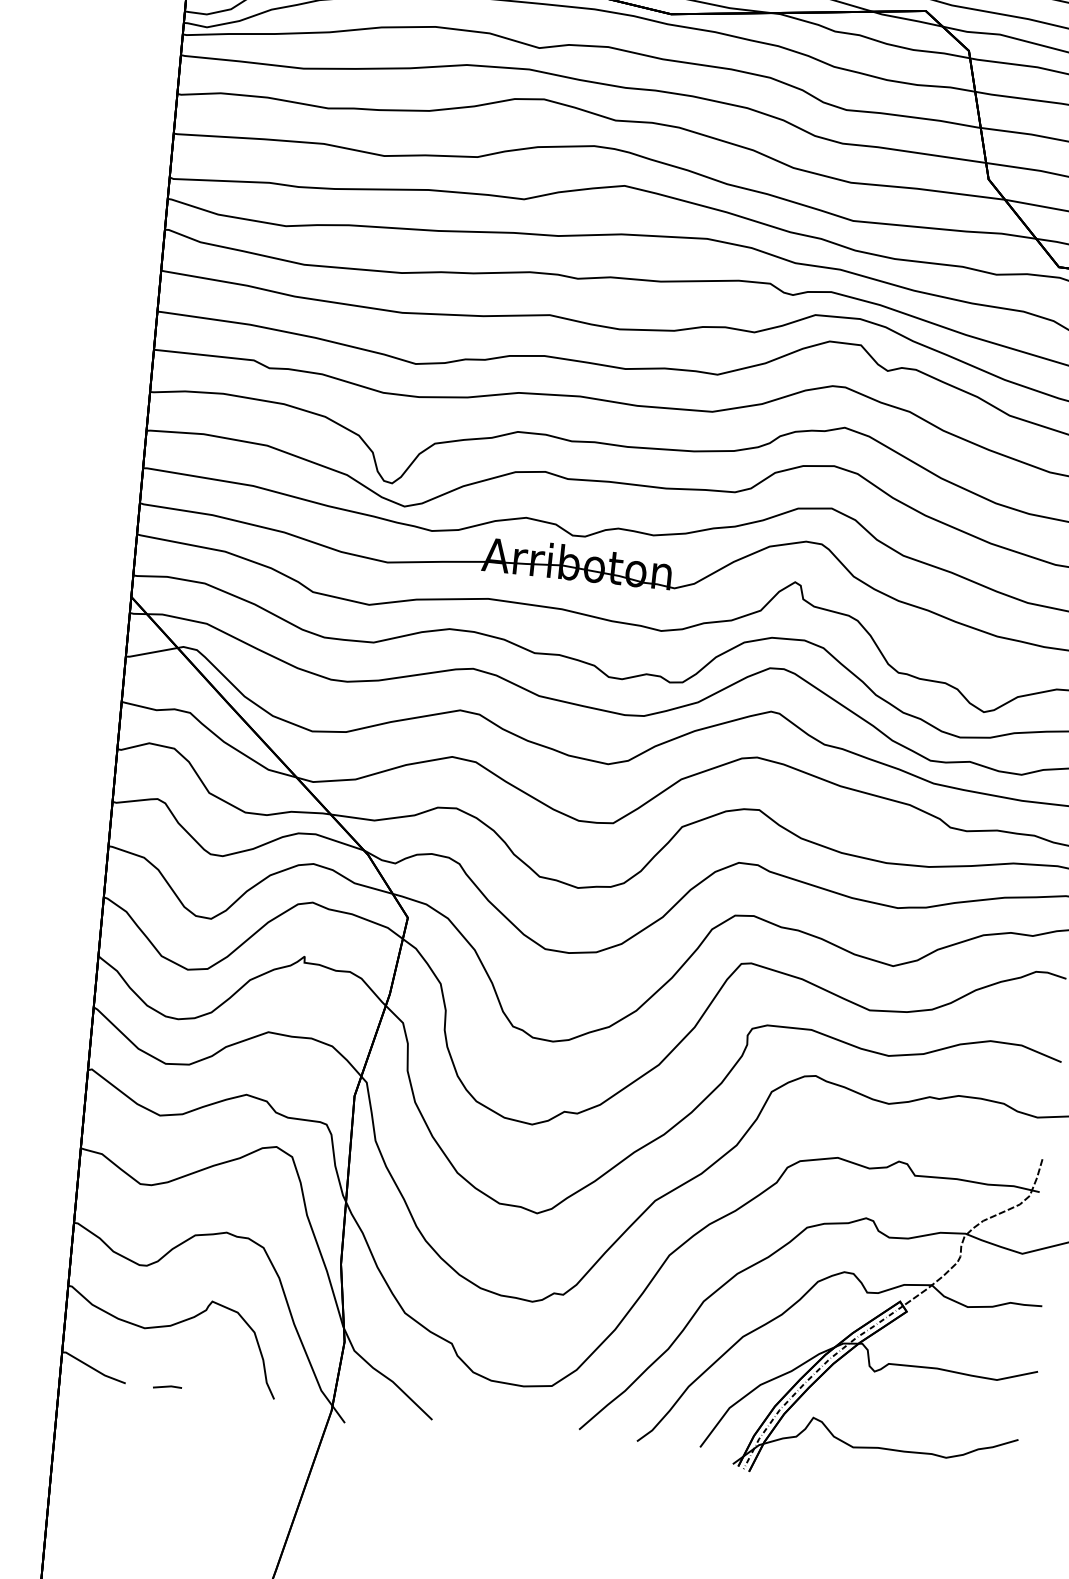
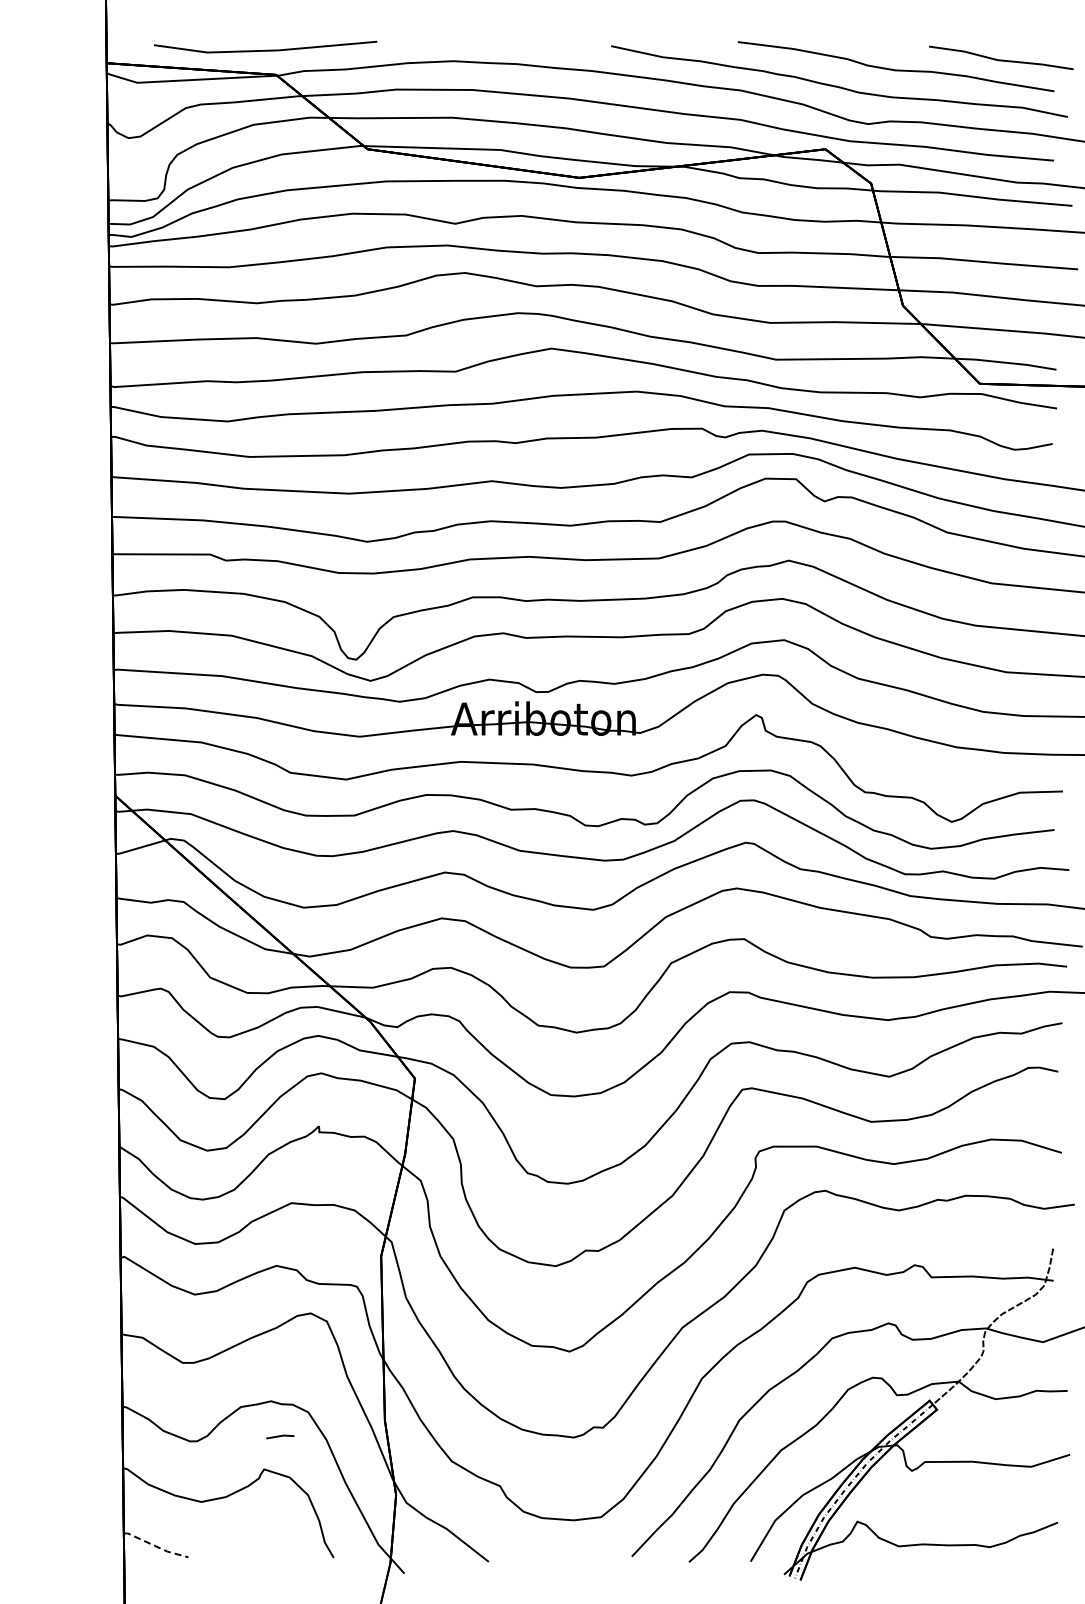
line: (93, 1368) -> (155, 1546), solid -> dashed
line: (167, 1386) -> (280, 1436), moved

